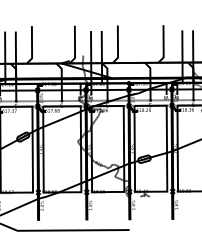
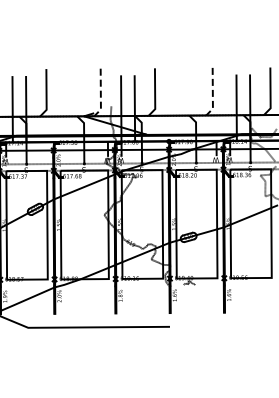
line: (163, 45) -> (212, 93), solid -> dashed
line: (74, 46) -> (100, 94), solid -> dashed

